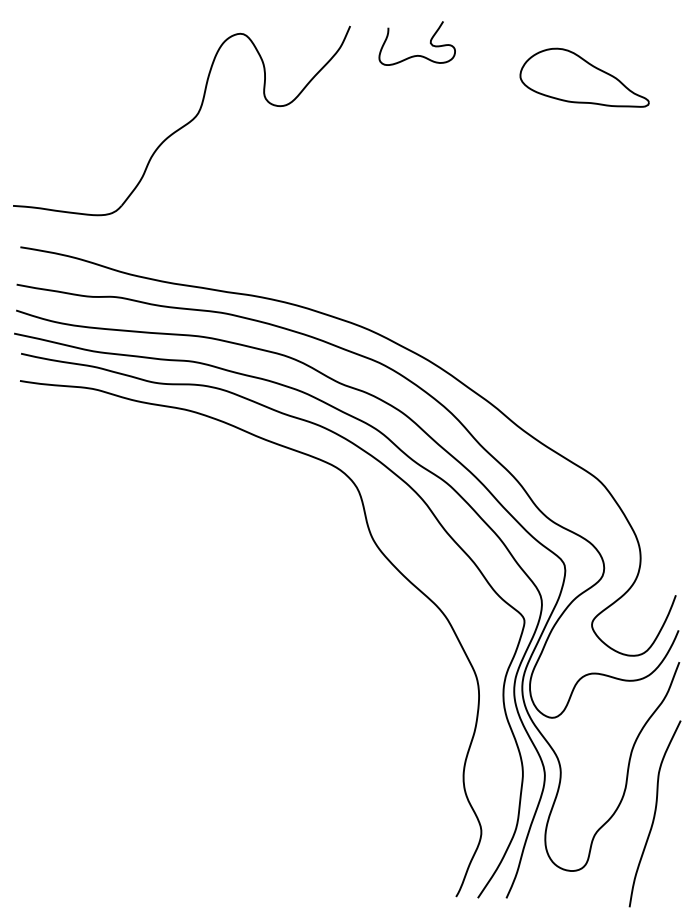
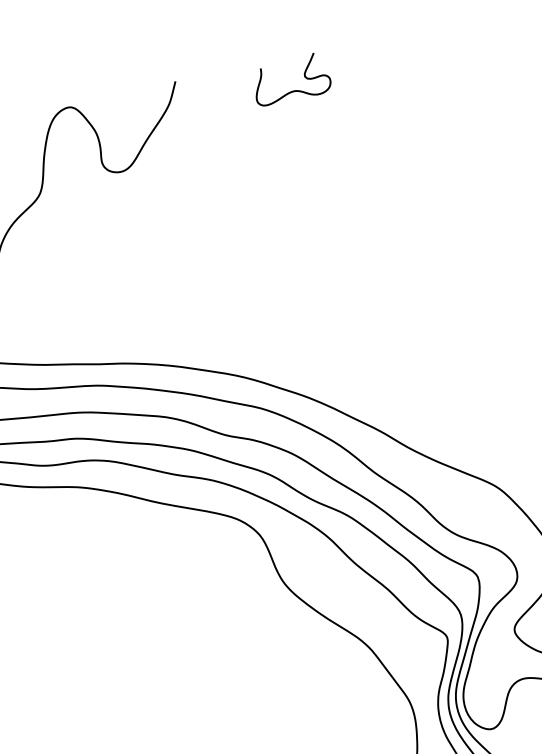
curve: (416, 55) -> (293, 91), moved
part: (584, 77) -> (415, 92), removed

